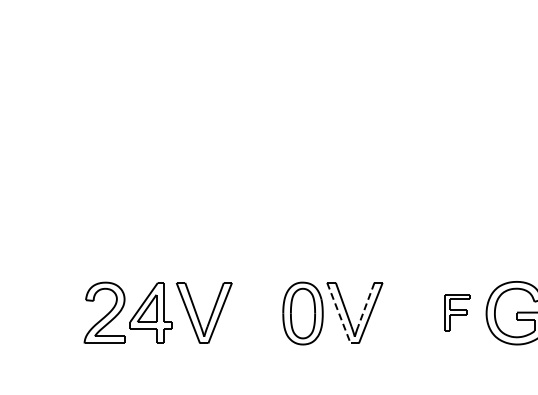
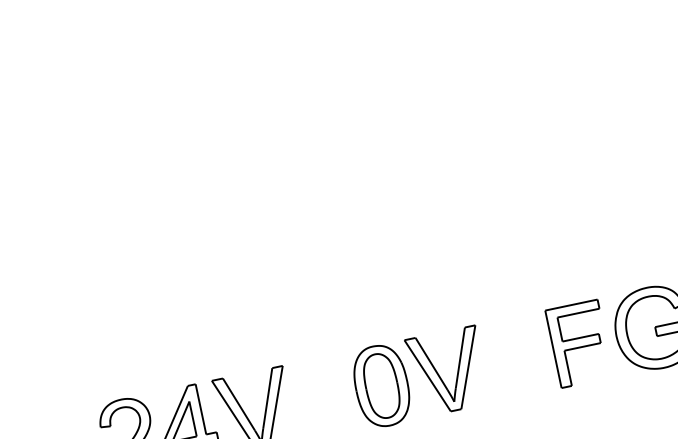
line: (366, 305) -> (460, 358), dashed -> solid
part: (457, 312) -> (579, 343), size x1.67
line: (339, 313) -> (428, 376), dashed -> solid

